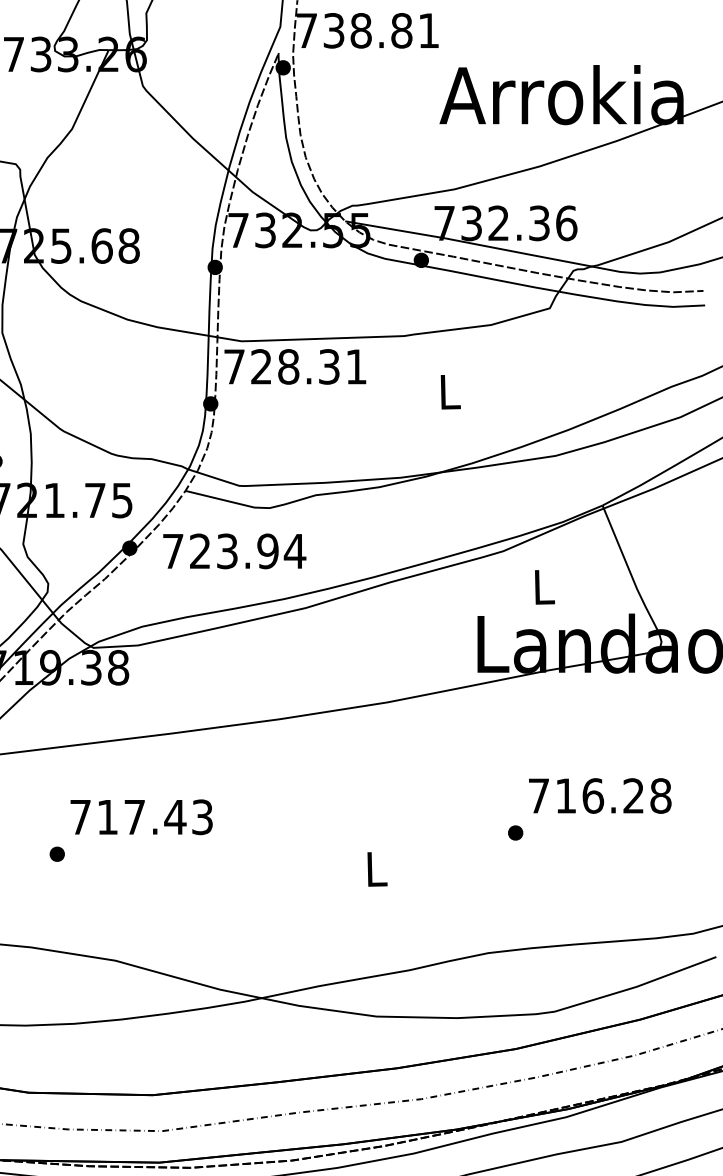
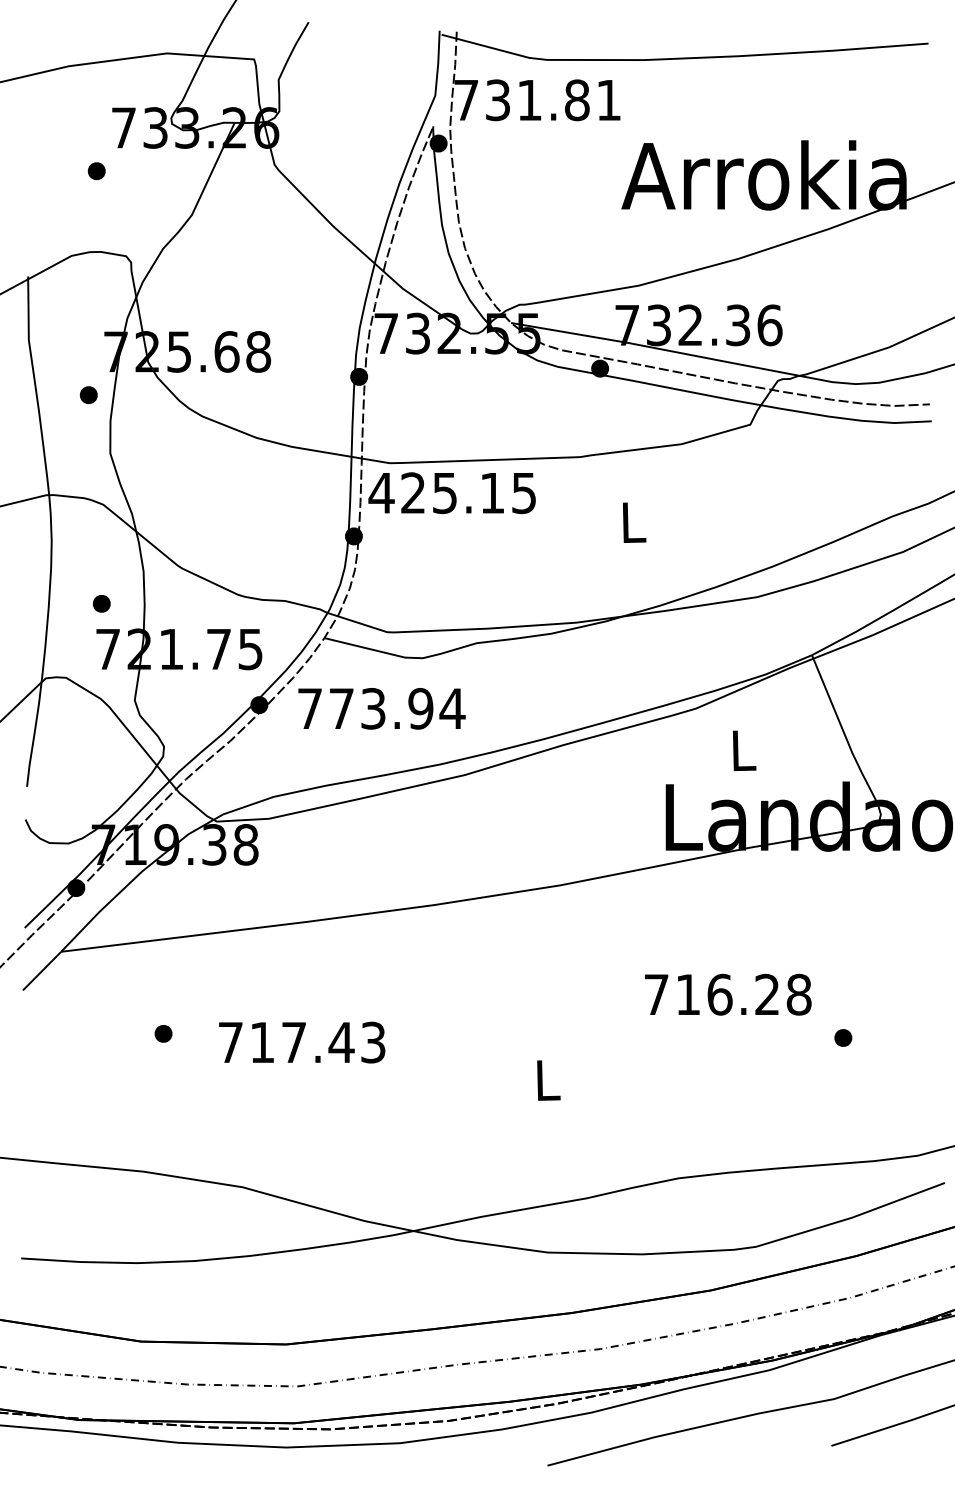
text: (360, 30) -> (529, 100), 738.81 -> 731.81
text: (294, 367) -> (451, 493), 728.31 -> 425.15
text: (200, 551) -> (341, 708), 723.94 -> 773.94
text: (600, 795) -> (728, 994), moved
text: (141, 817) -> (302, 1042), moved
part: (515, 832) -> (843, 1037), moved
part: (57, 853) -> (163, 1033), moved

